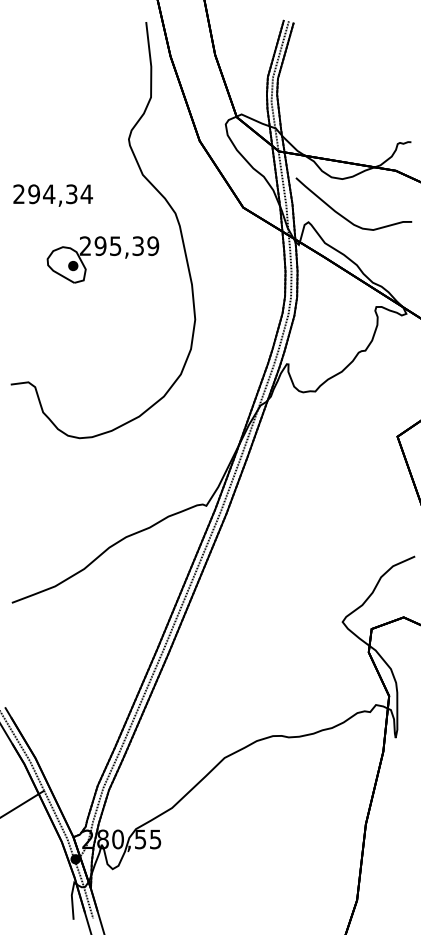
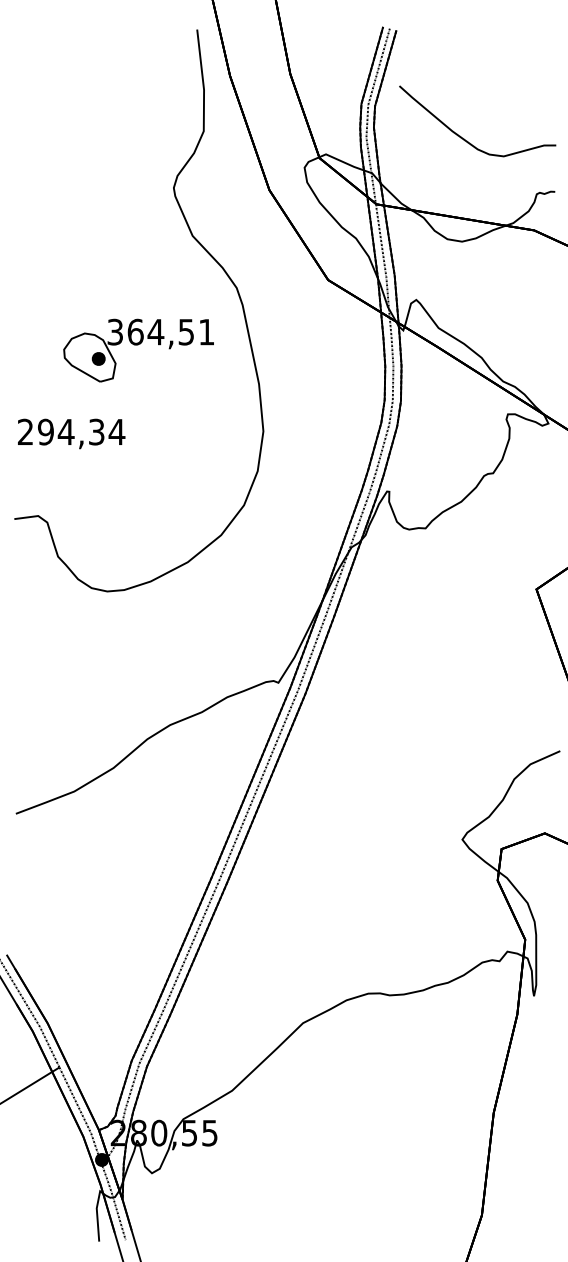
text: (53, 195) -> (71, 433), moved
curve: (344, 216) -> (464, 138), moved
text: (119, 245) -> (160, 331), 295,39 -> 364,51

